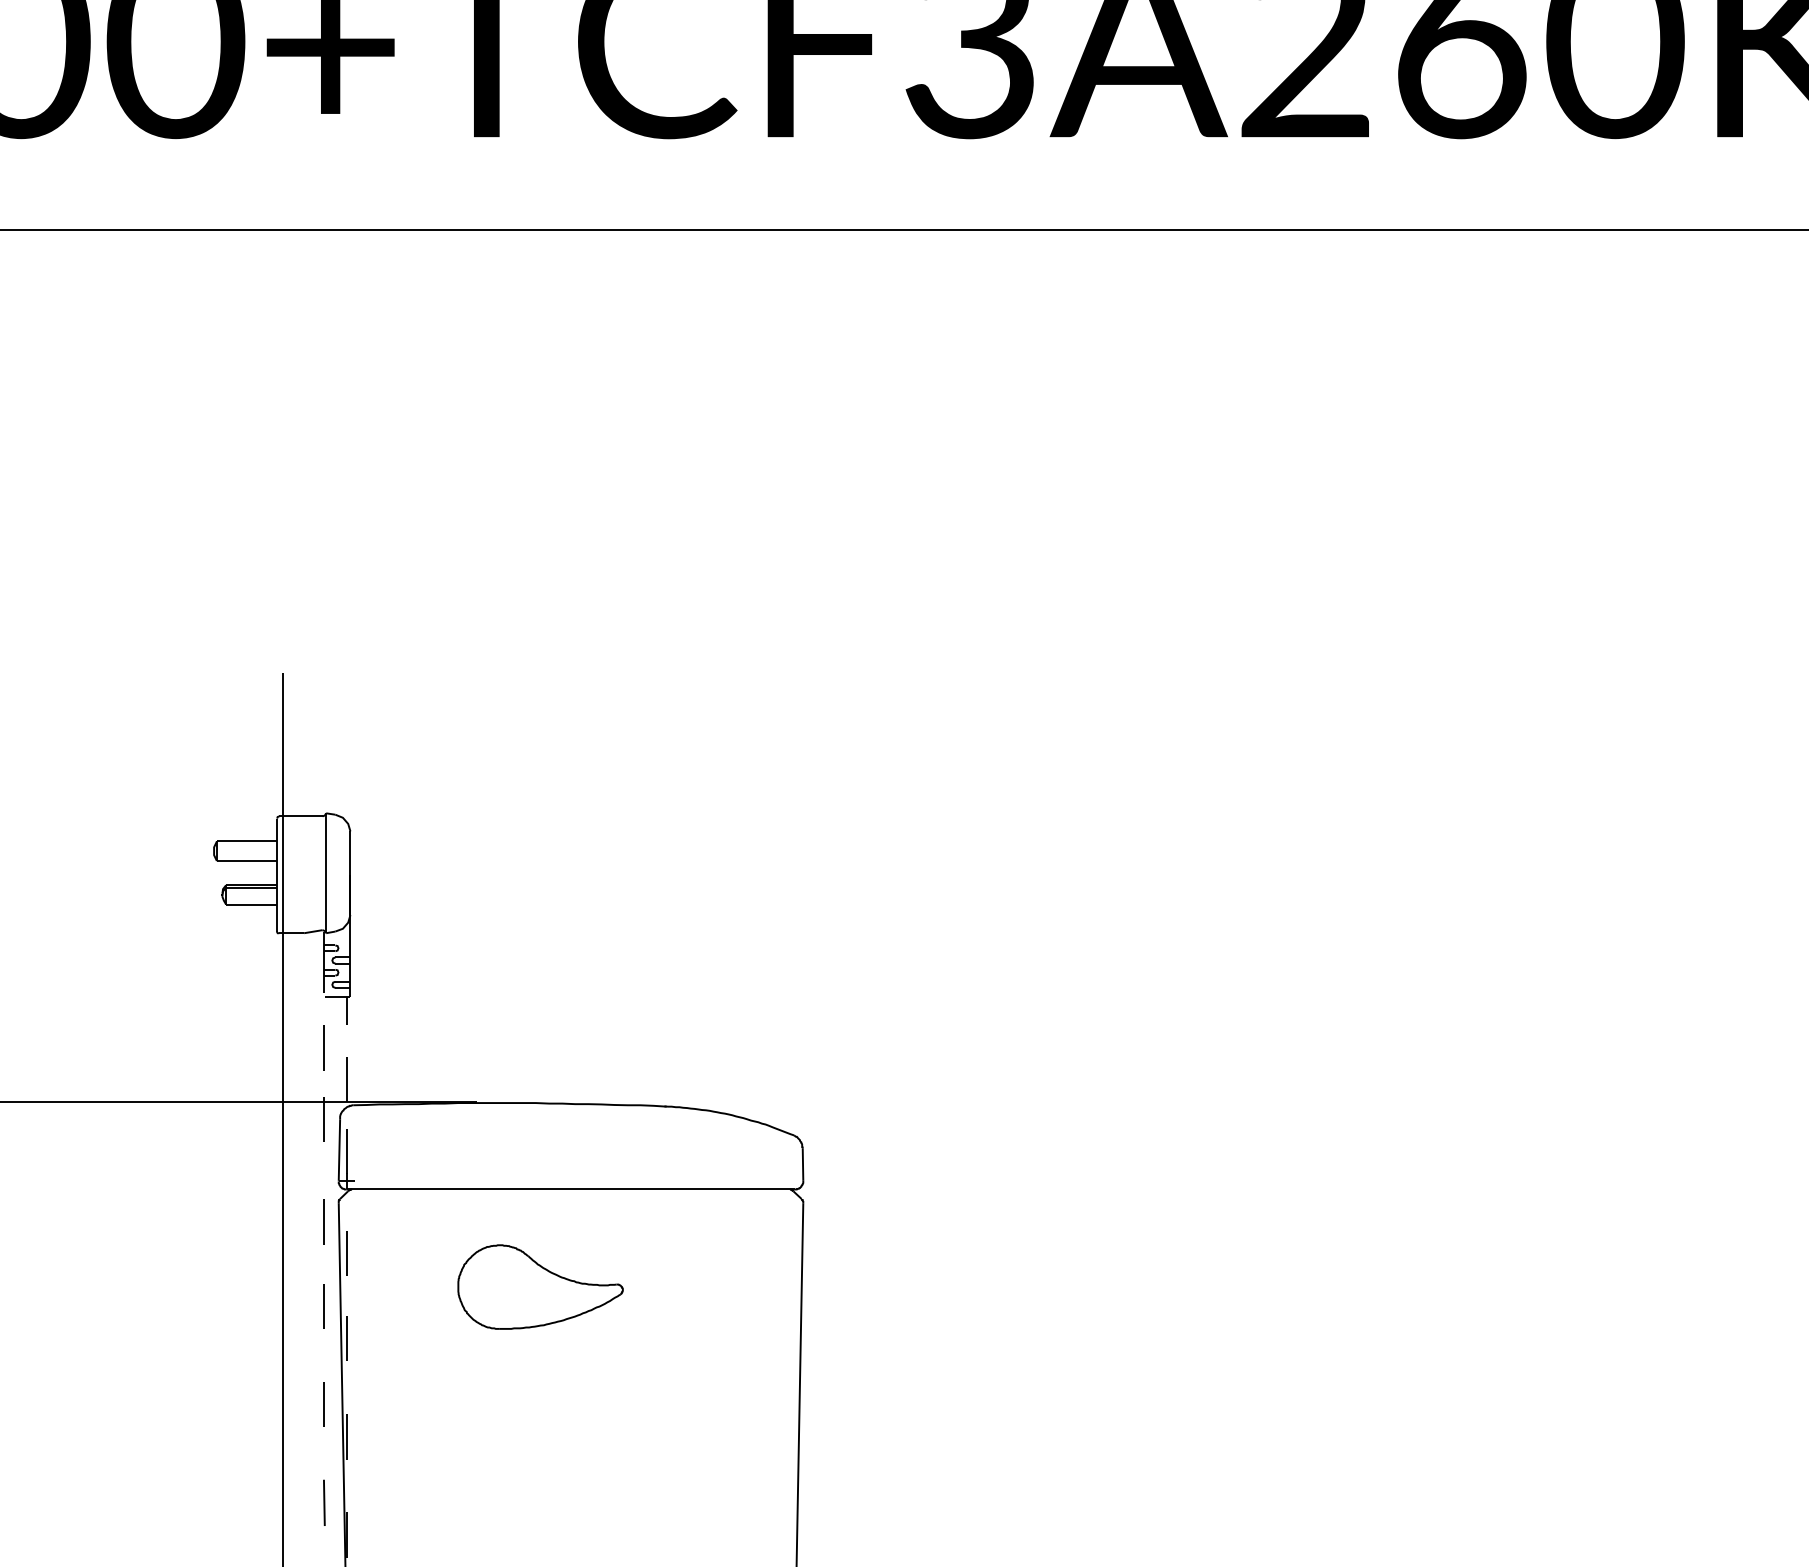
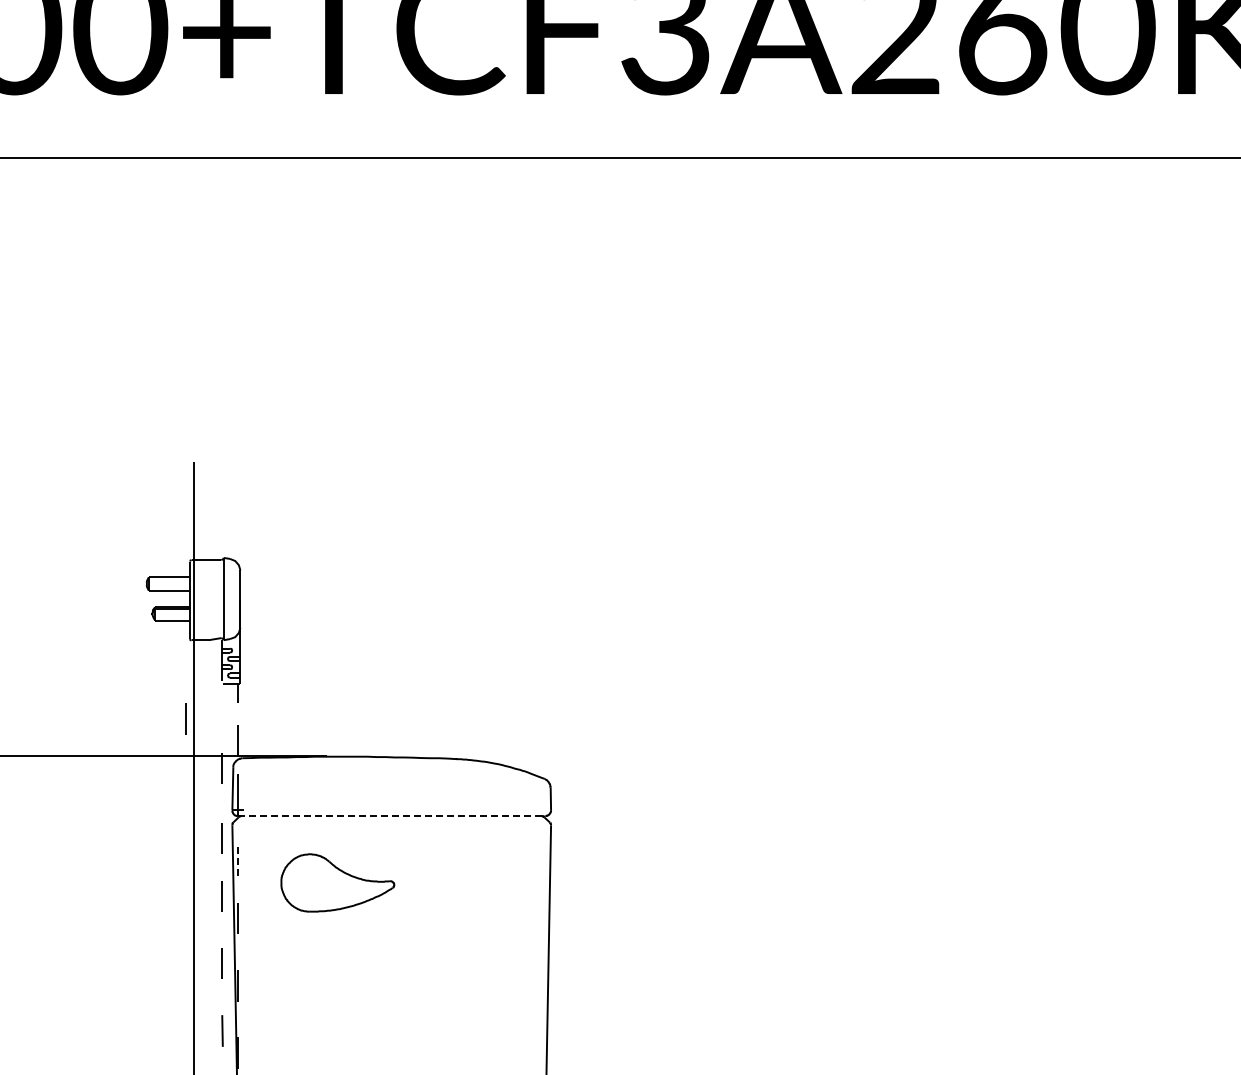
line: (322, 1047) -> (185, 718), moved
line: (570, 1190) -> (391, 816), solid -> dashed
line: (347, 1254) -> (238, 860), solid -> dashed
part: (540, 1286) -> (337, 882), moved

